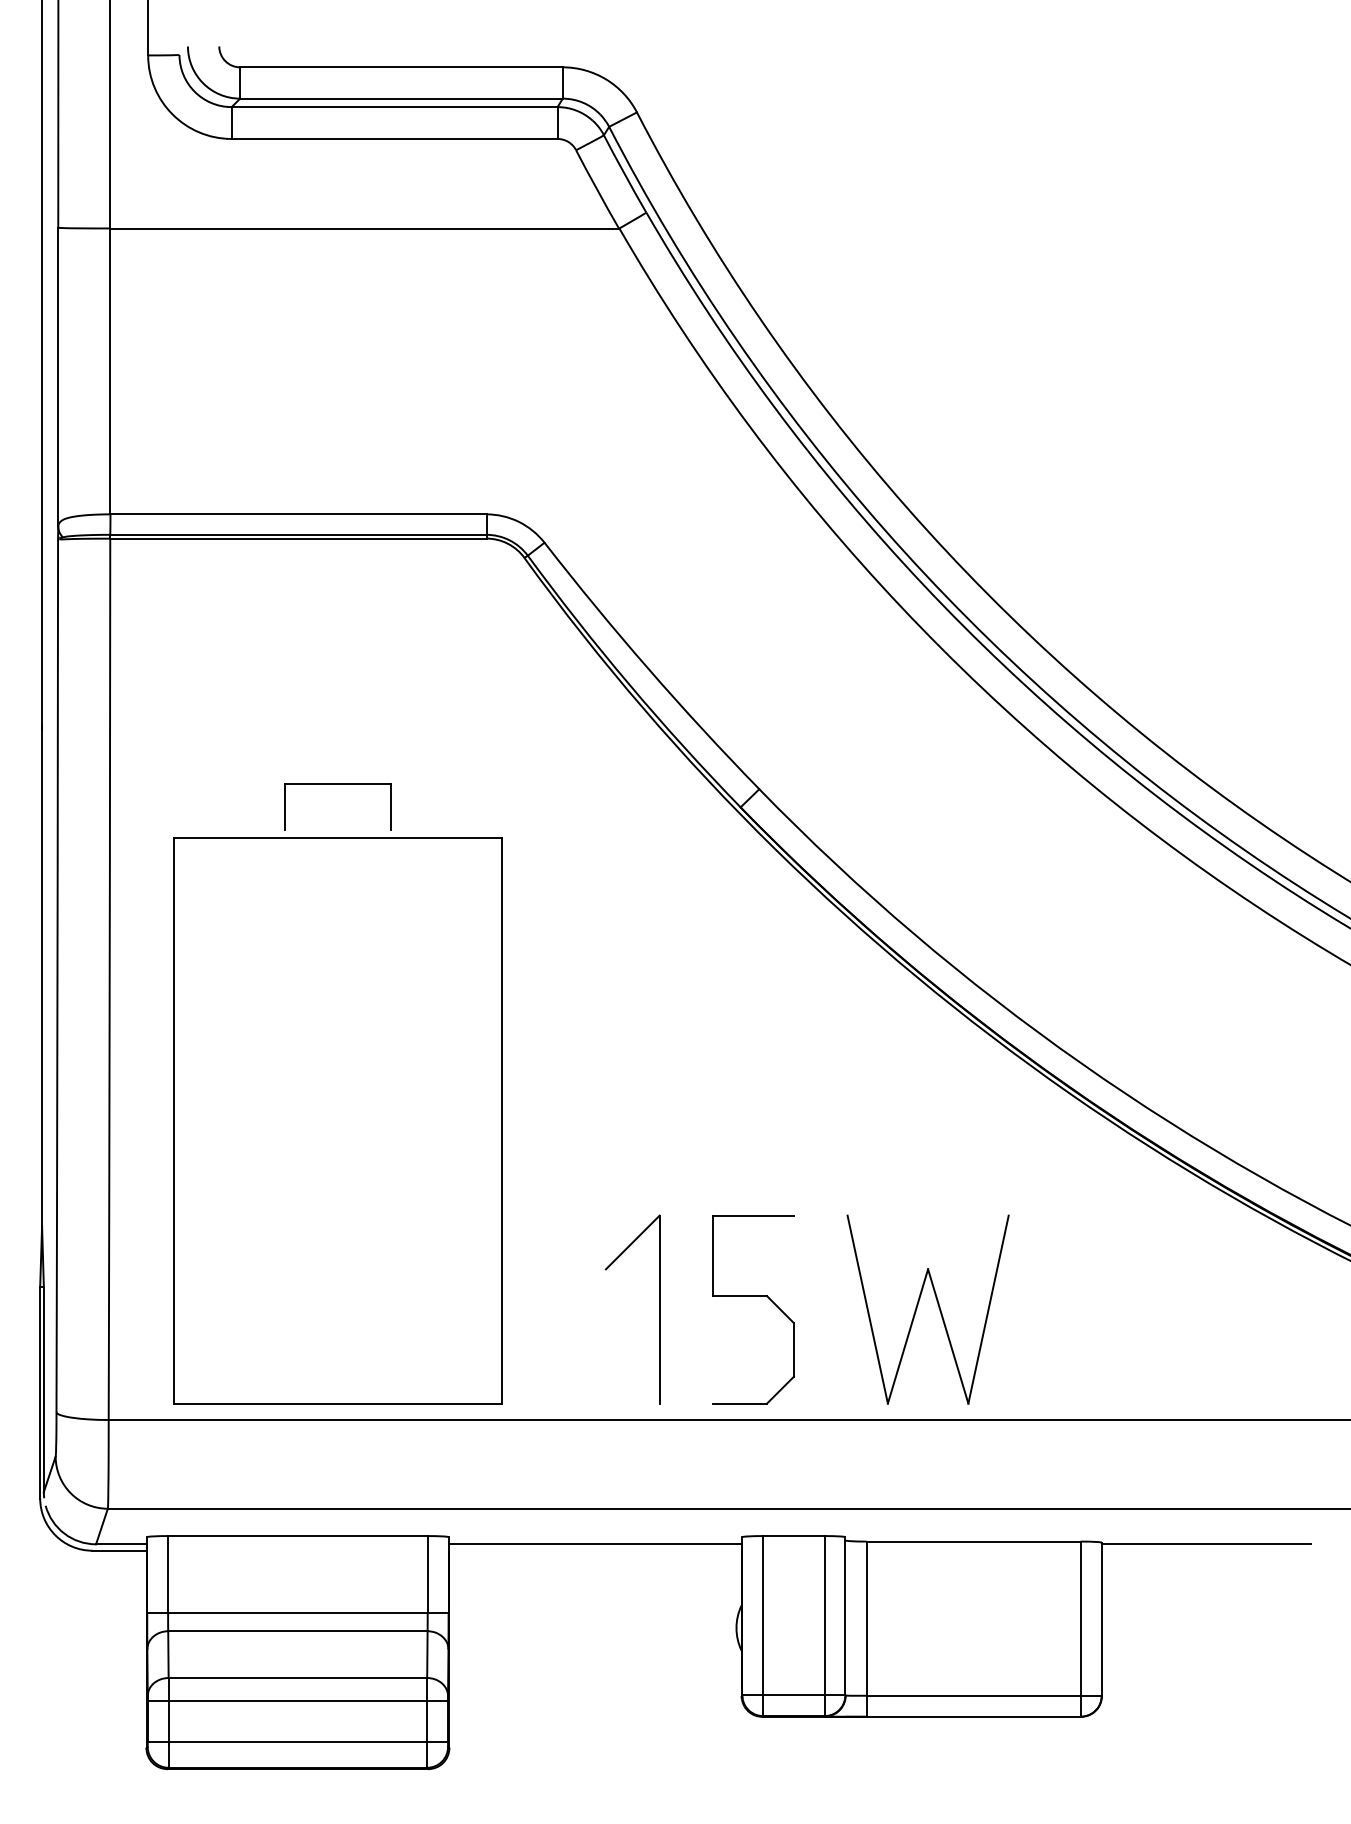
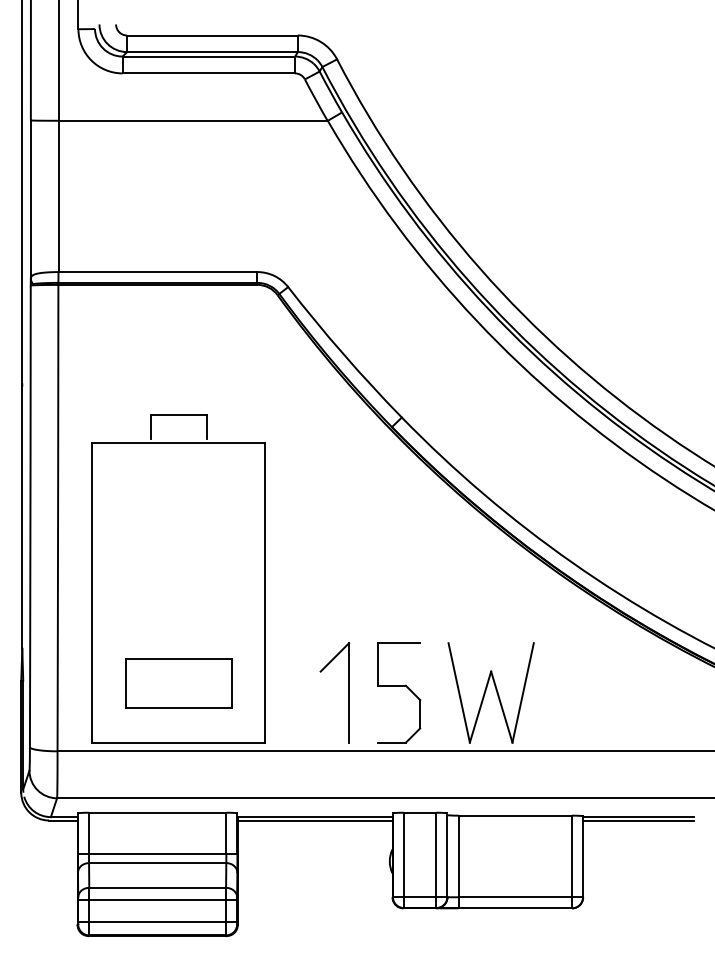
part: (337, 1291) -> (178, 683), added
line: (594, 1550) -> (314, 820), added
line: (1206, 1550) -> (638, 820), added

